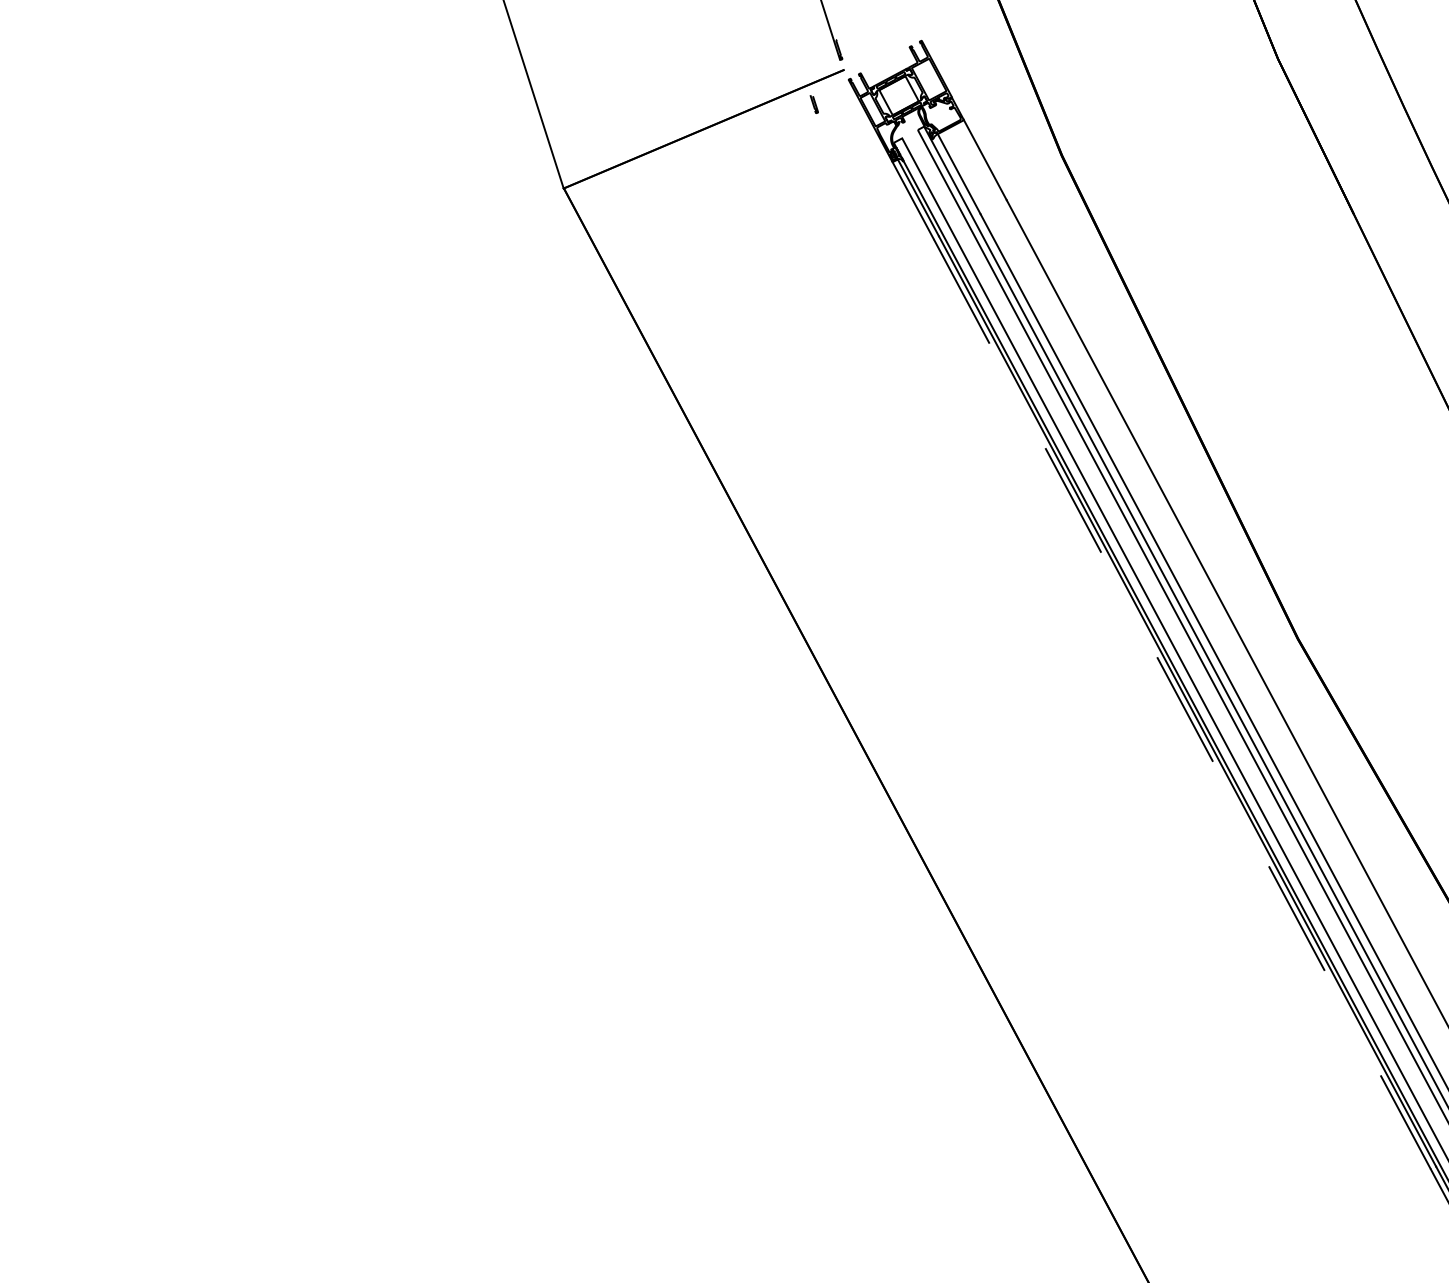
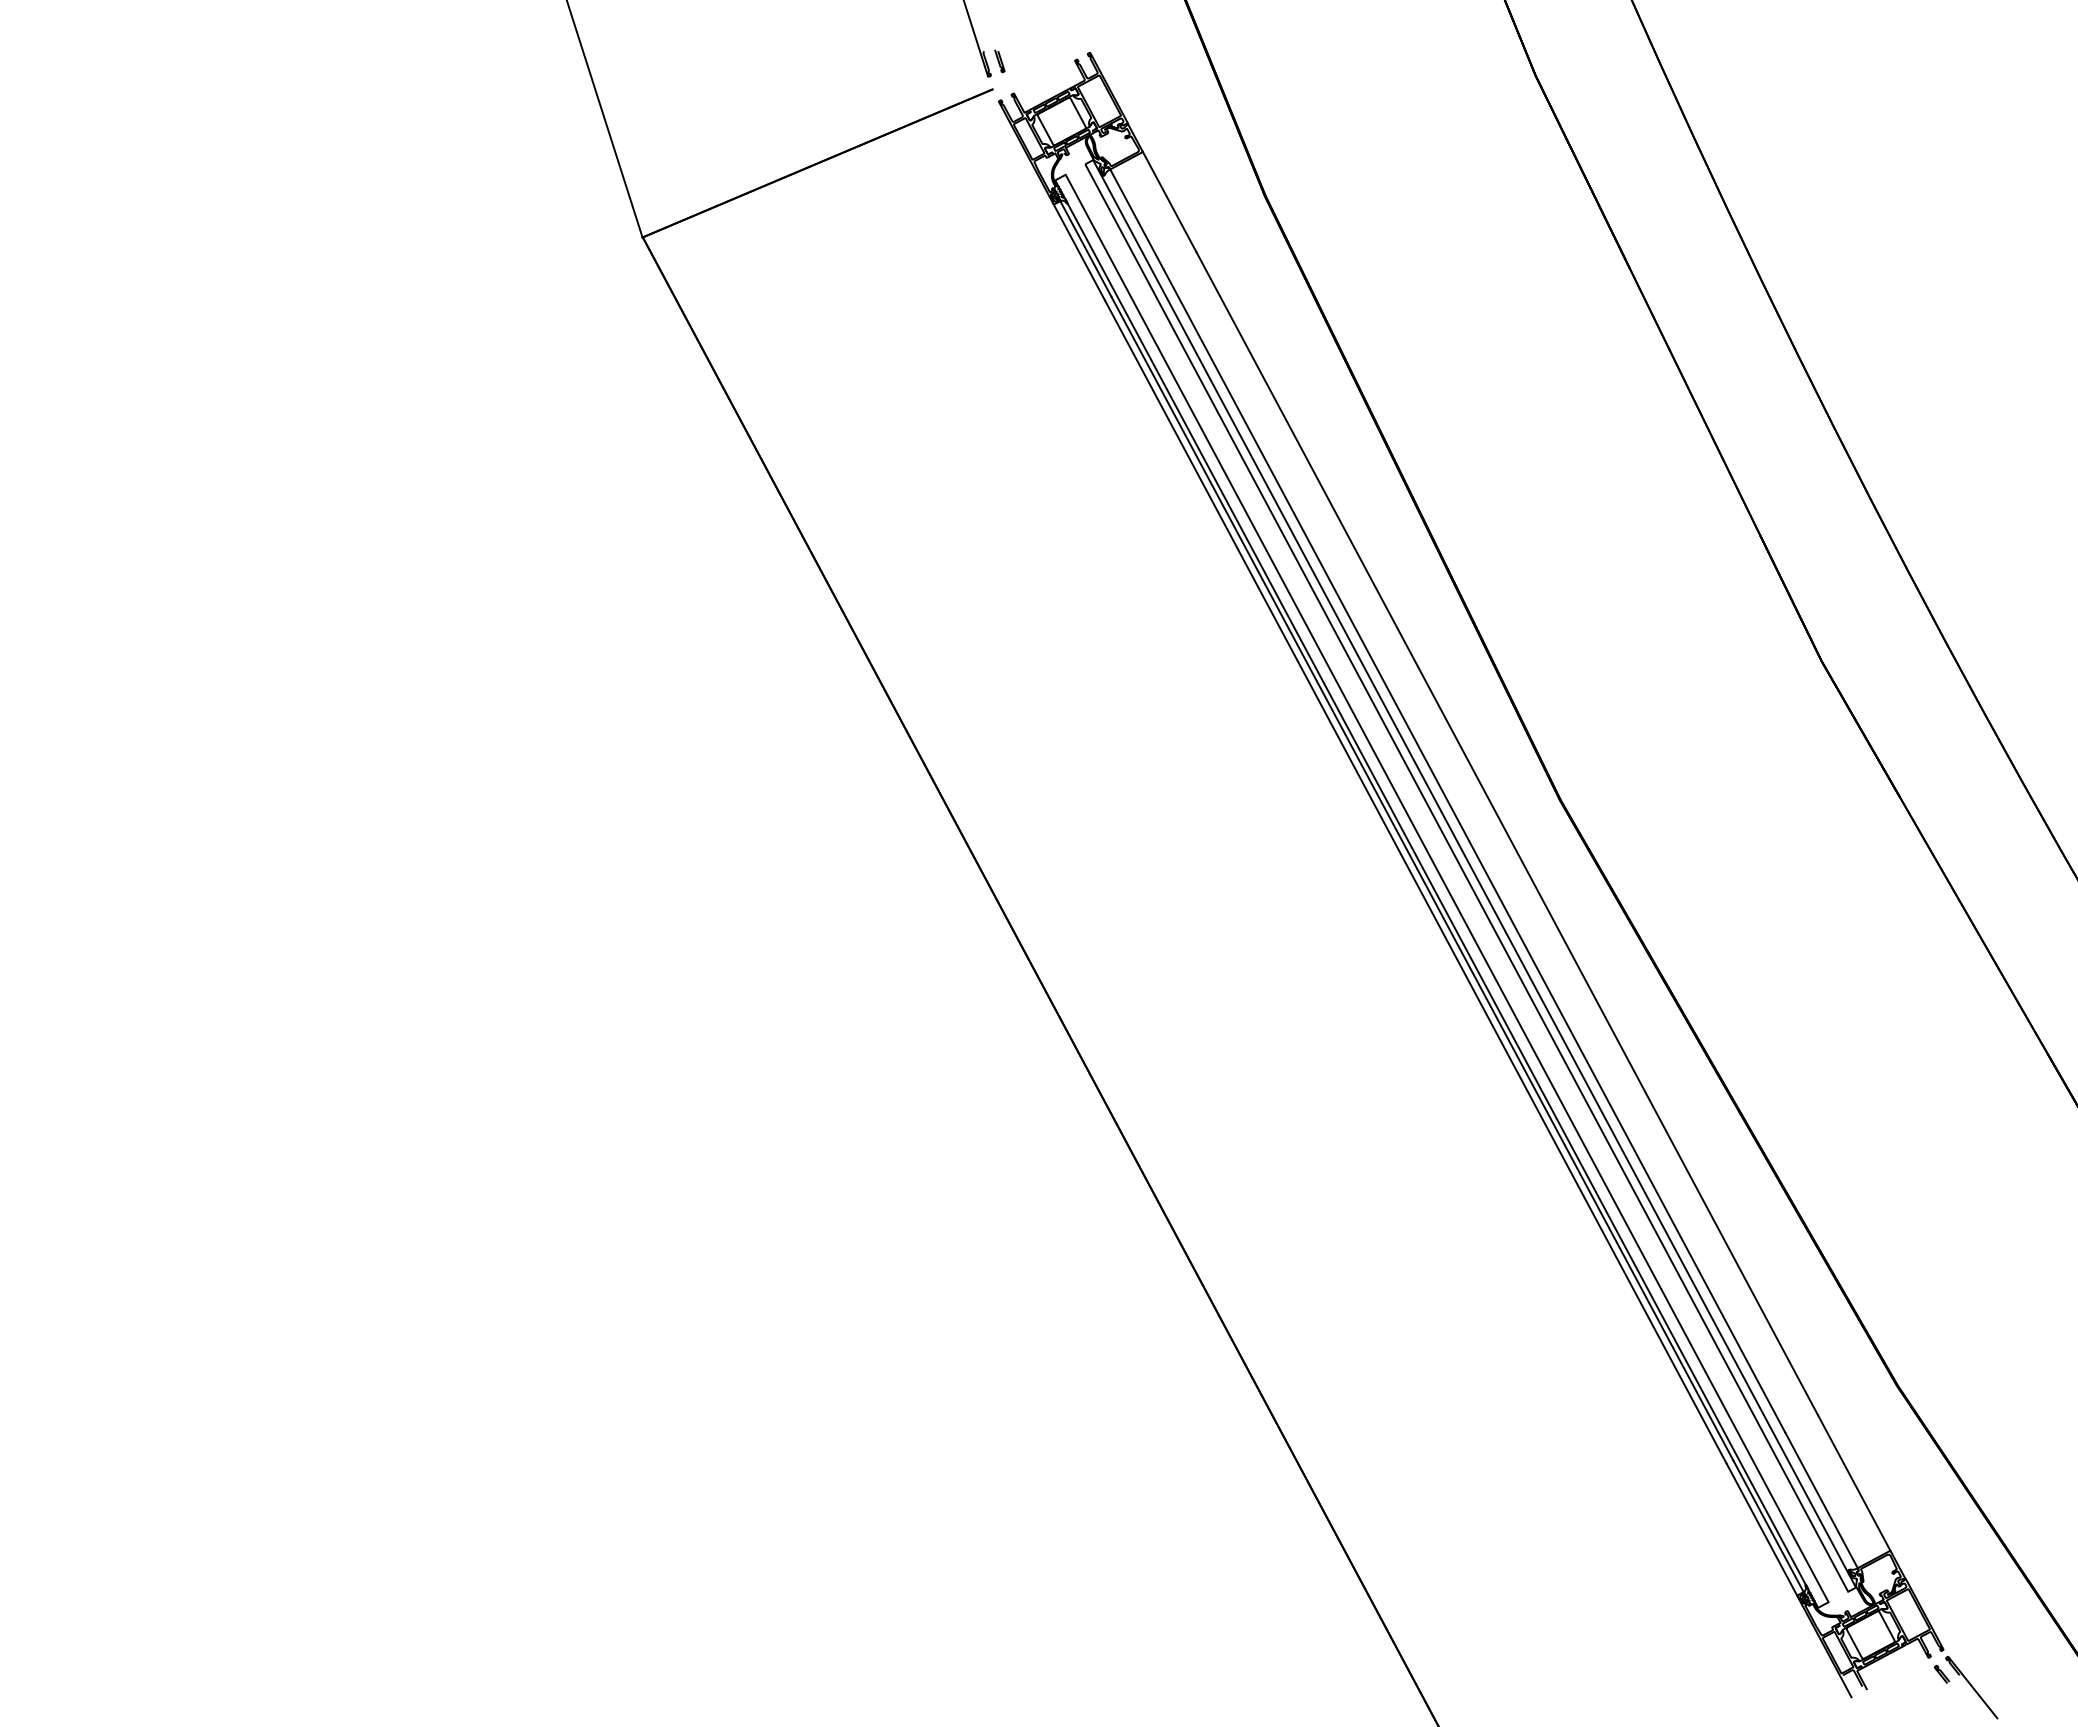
curve: (814, 104) -> (999, 61), moved
line: (1182, 704) -> (1416, 882), dashed -> solid

